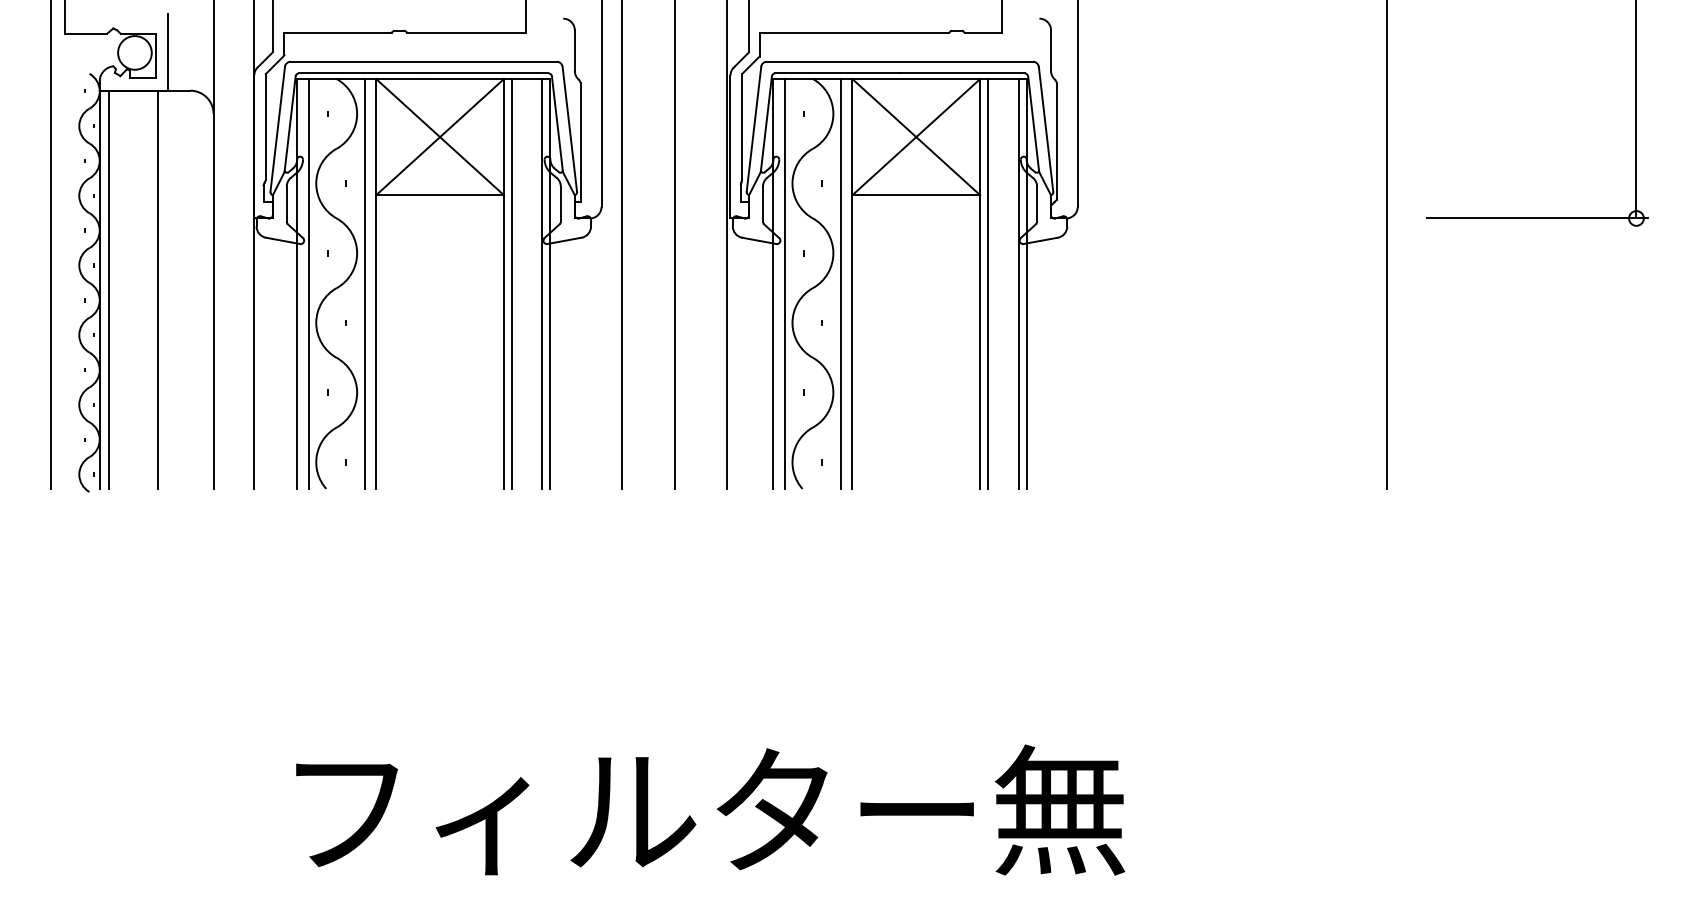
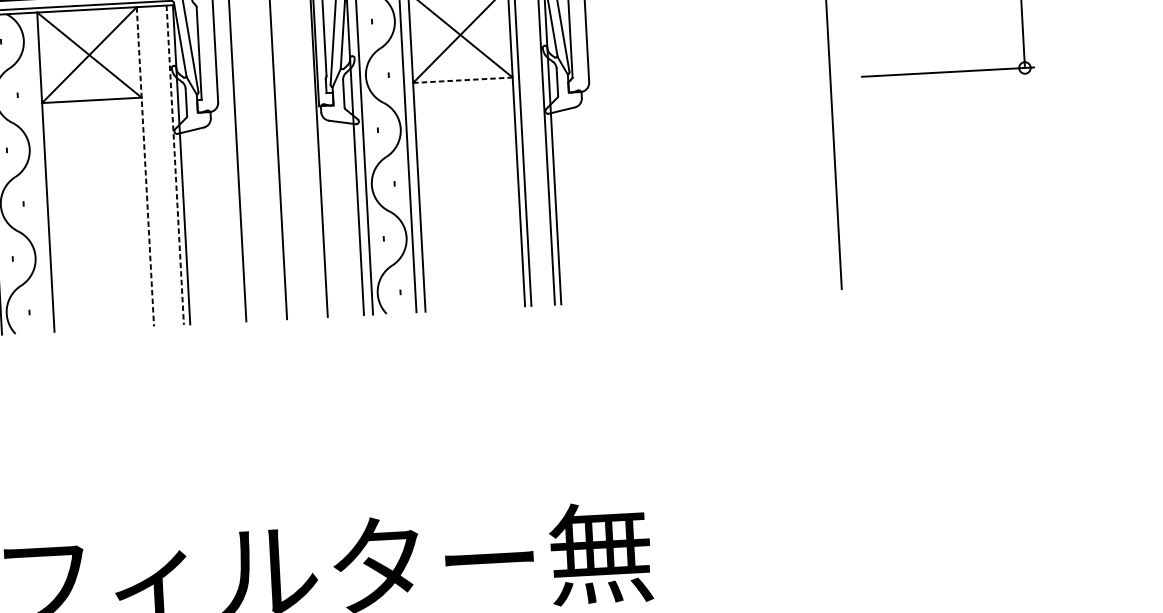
line: (916, 195) -> (463, 80), solid -> dashed
line: (364, 283) -> (36, 172), removed
line: (503, 283) -> (145, 166), solid -> dashed
line: (512, 283) -> (152, 166), removed
line: (542, 283) -> (175, 164), solid -> dashed

